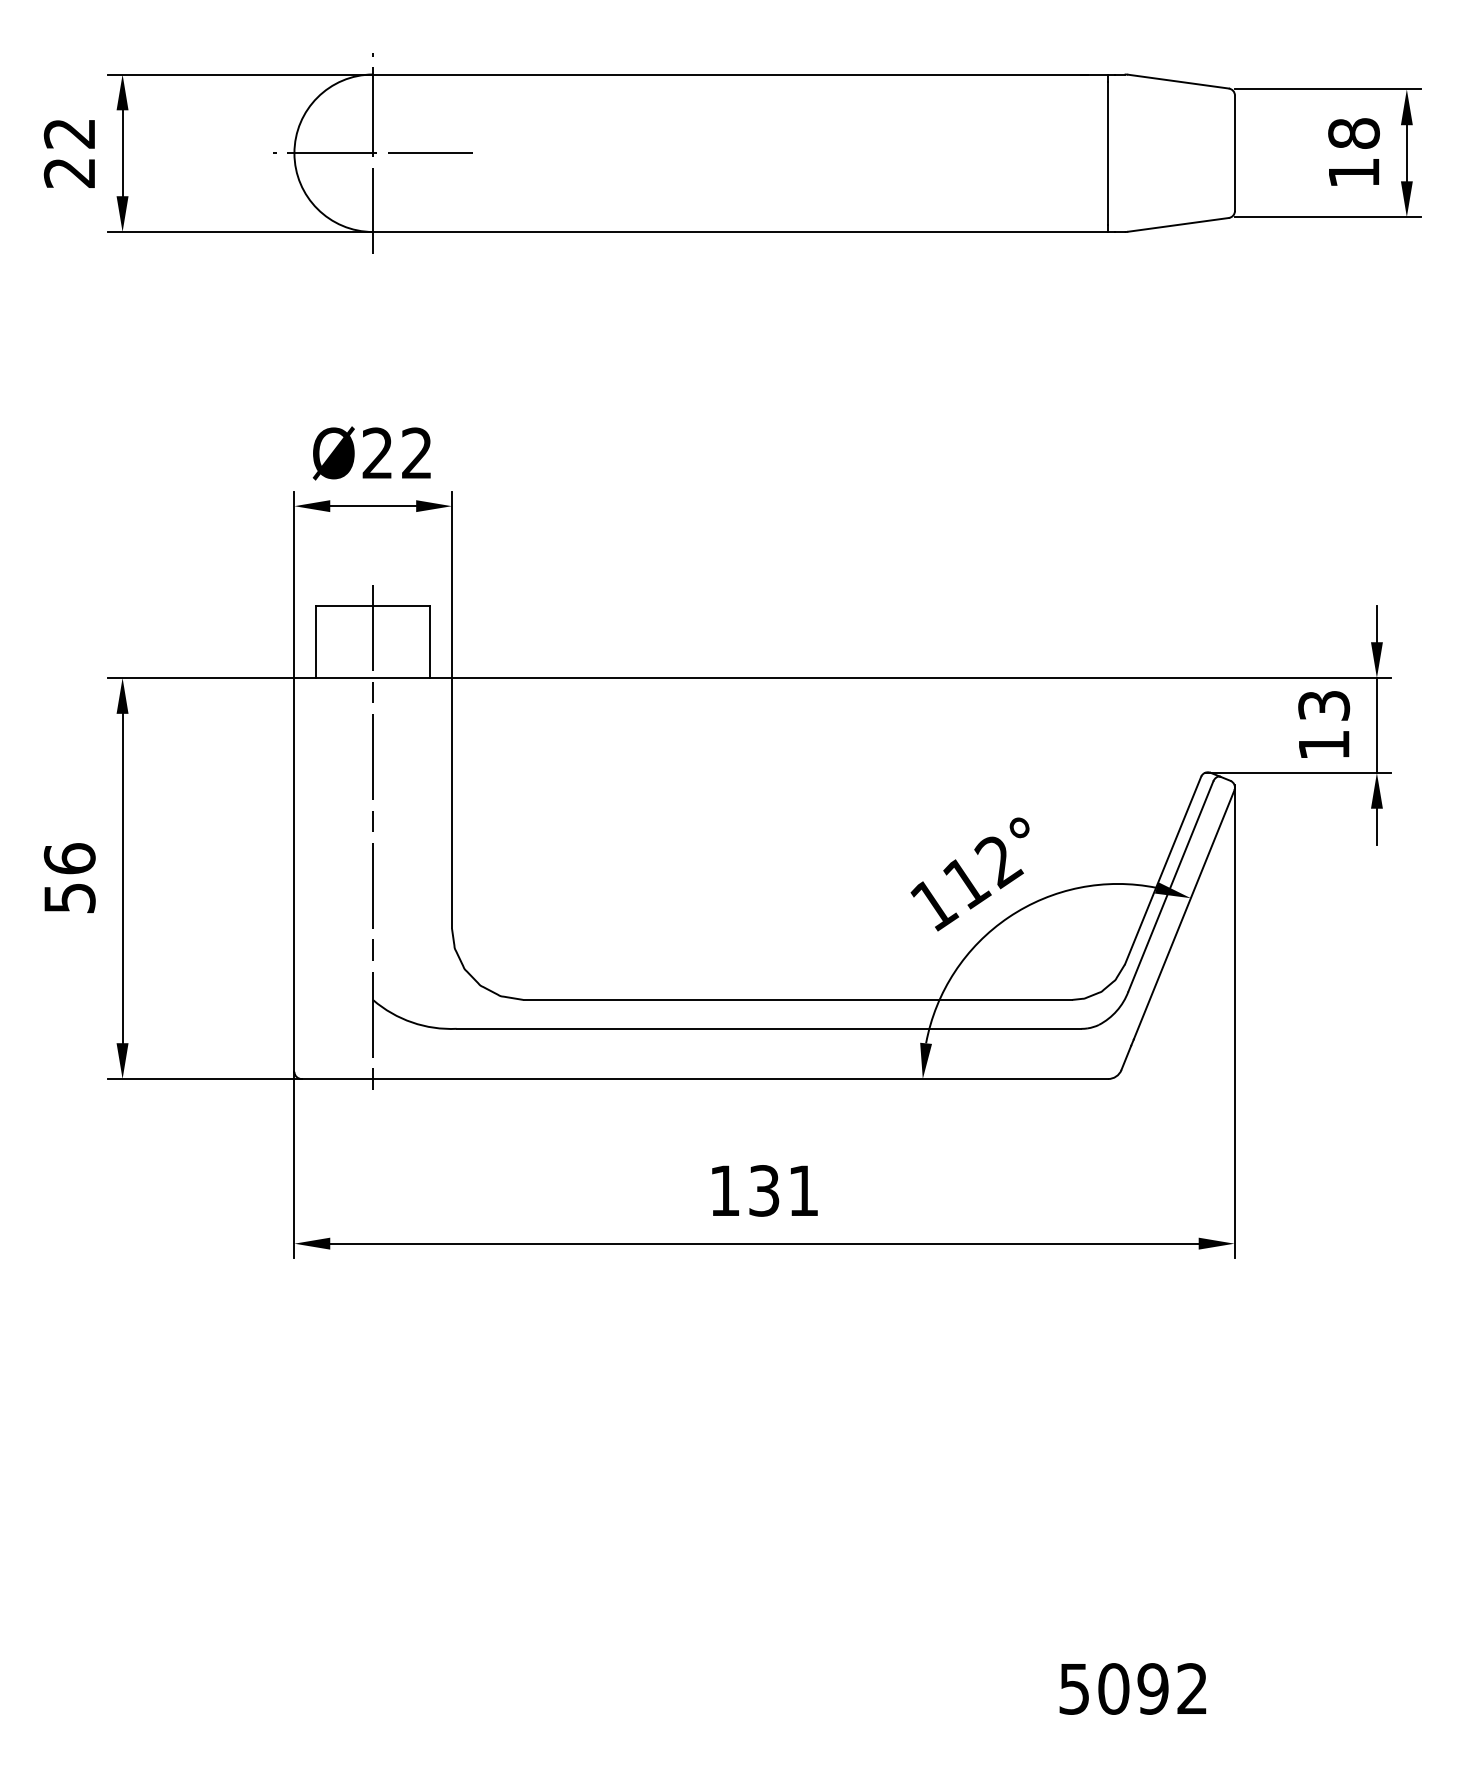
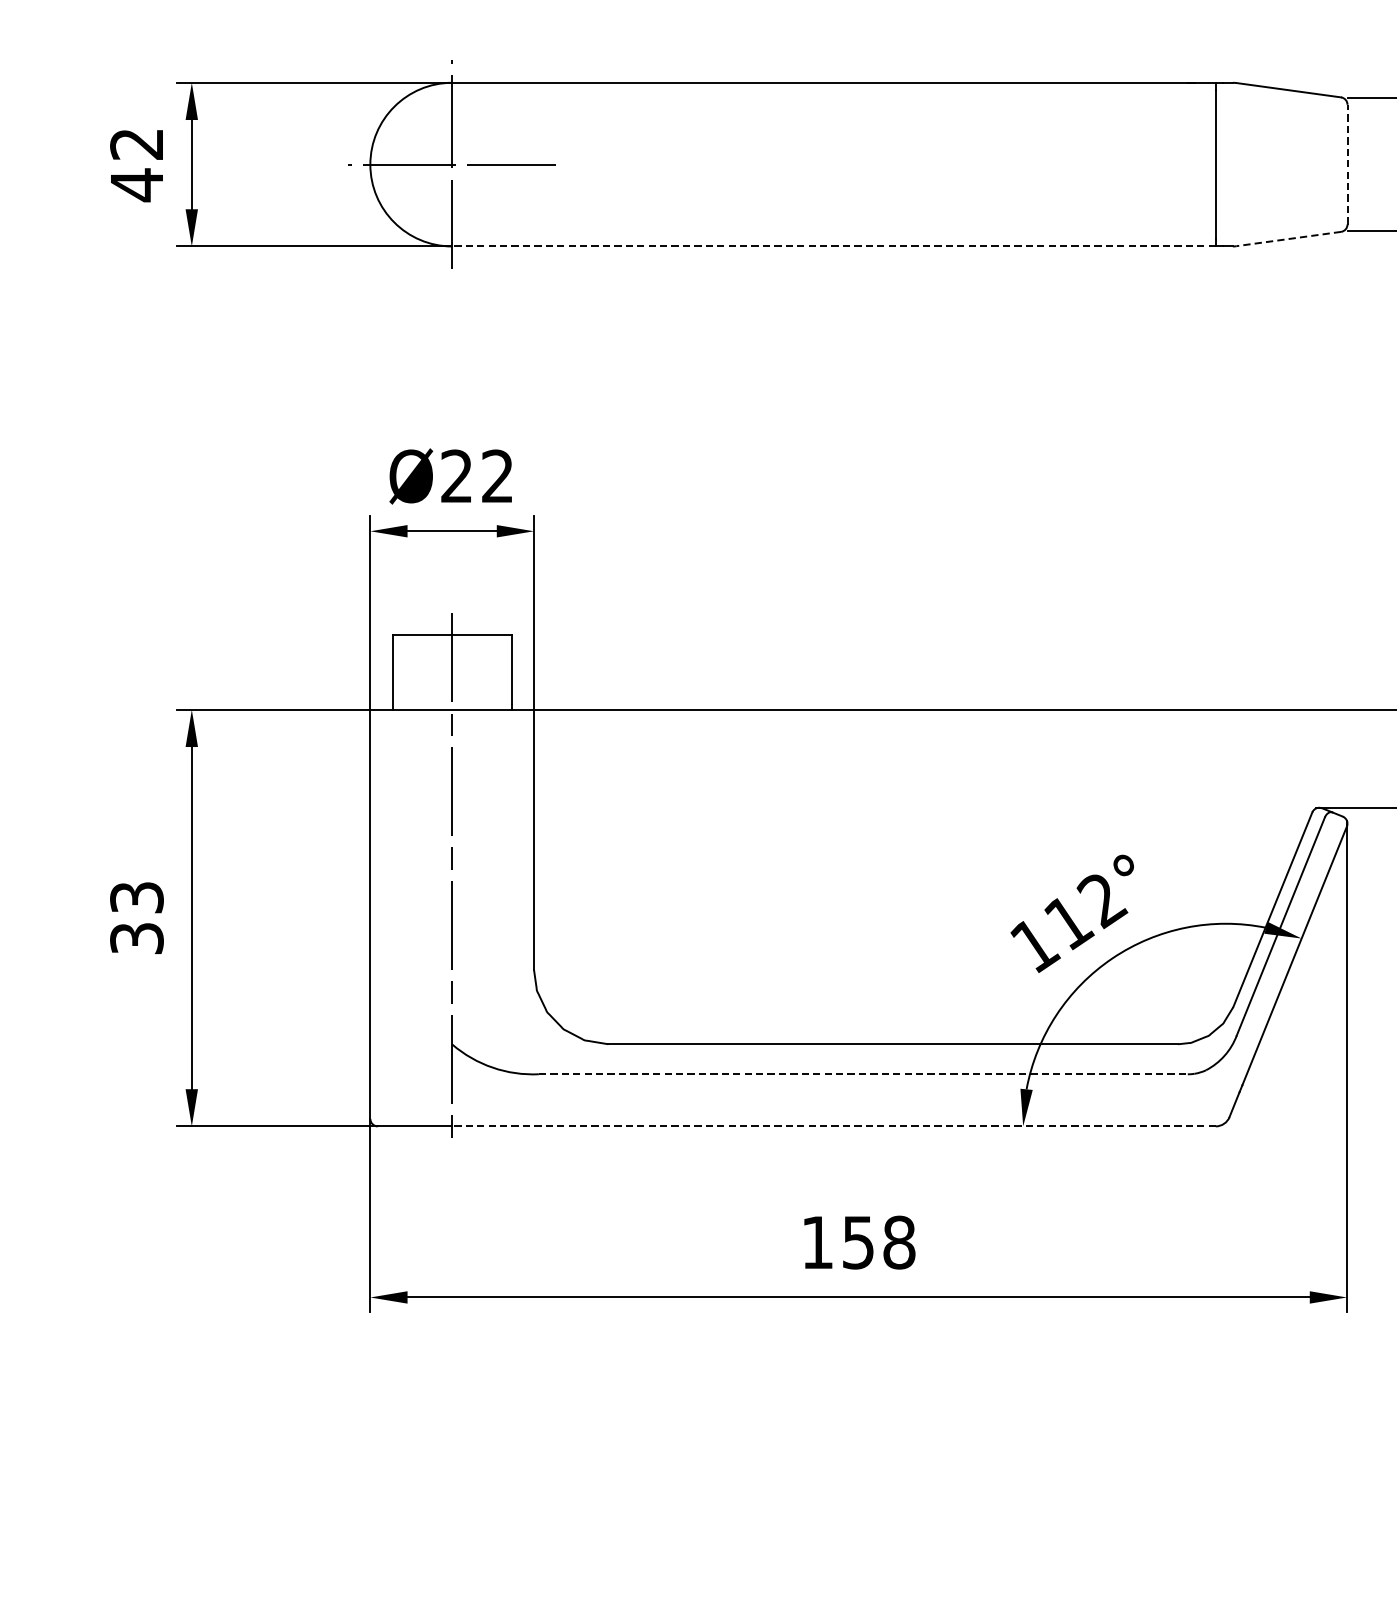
line: (1235, 153) -> (1348, 164), solid -> dashed
text: (68, 172) -> (135, 184), 22 -> 42
line: (1178, 224) -> (1288, 238), solid -> dashed
line: (740, 232) -> (833, 246), solid -> dashed
text: (69, 877) -> (136, 917), 56 -> 33
line: (769, 1028) -> (863, 1073), solid -> dashed
line: (740, 1079) -> (833, 1126), solid -> dashed
text: (784, 1190) -> (879, 1242), 131 -> 158

